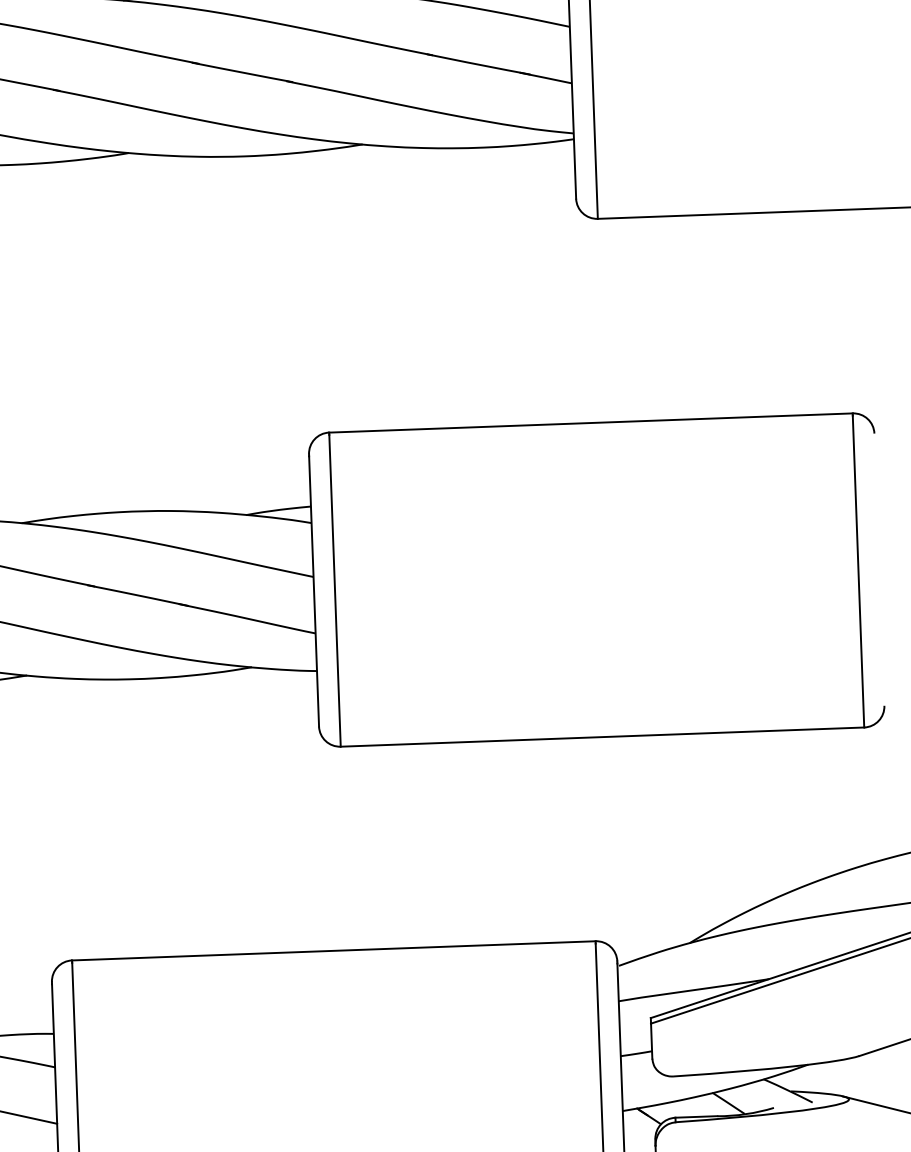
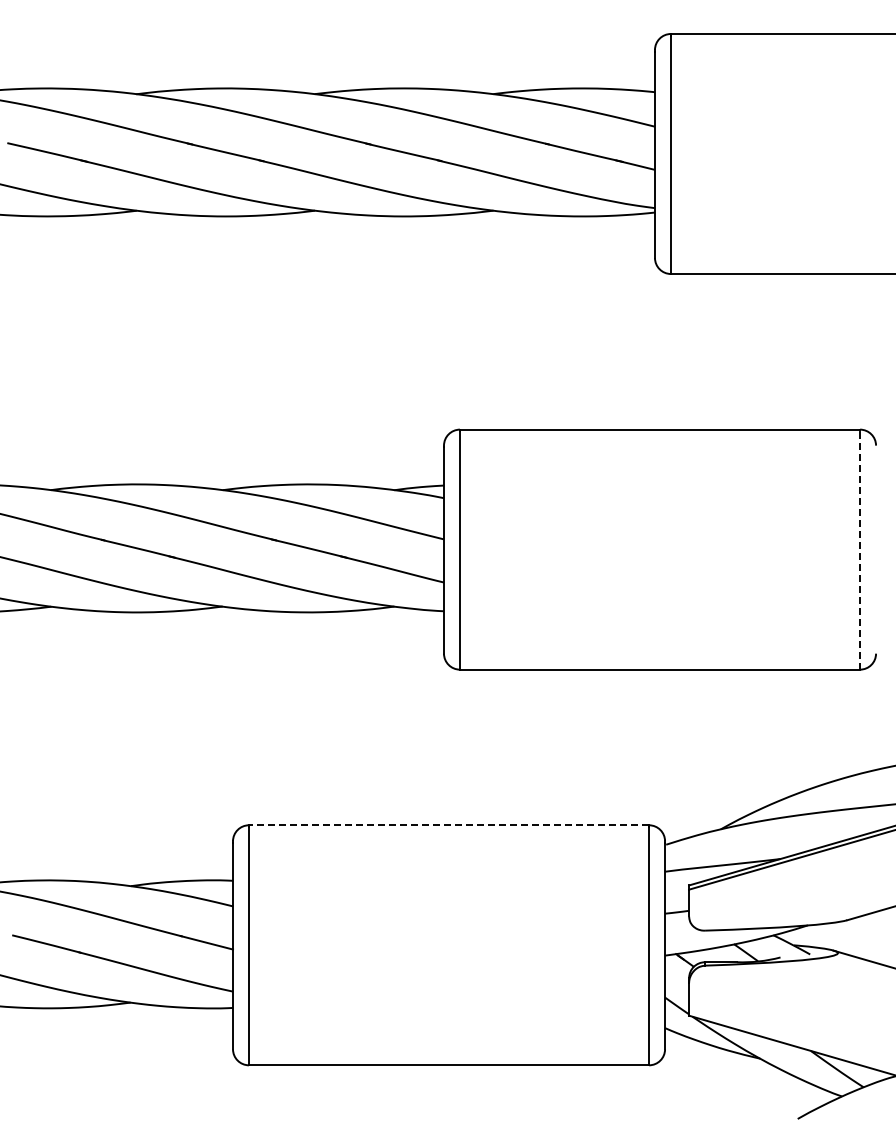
line: (859, 571) -> (860, 550), solid -> dashed
line: (333, 951) -> (448, 825), solid -> dashed

